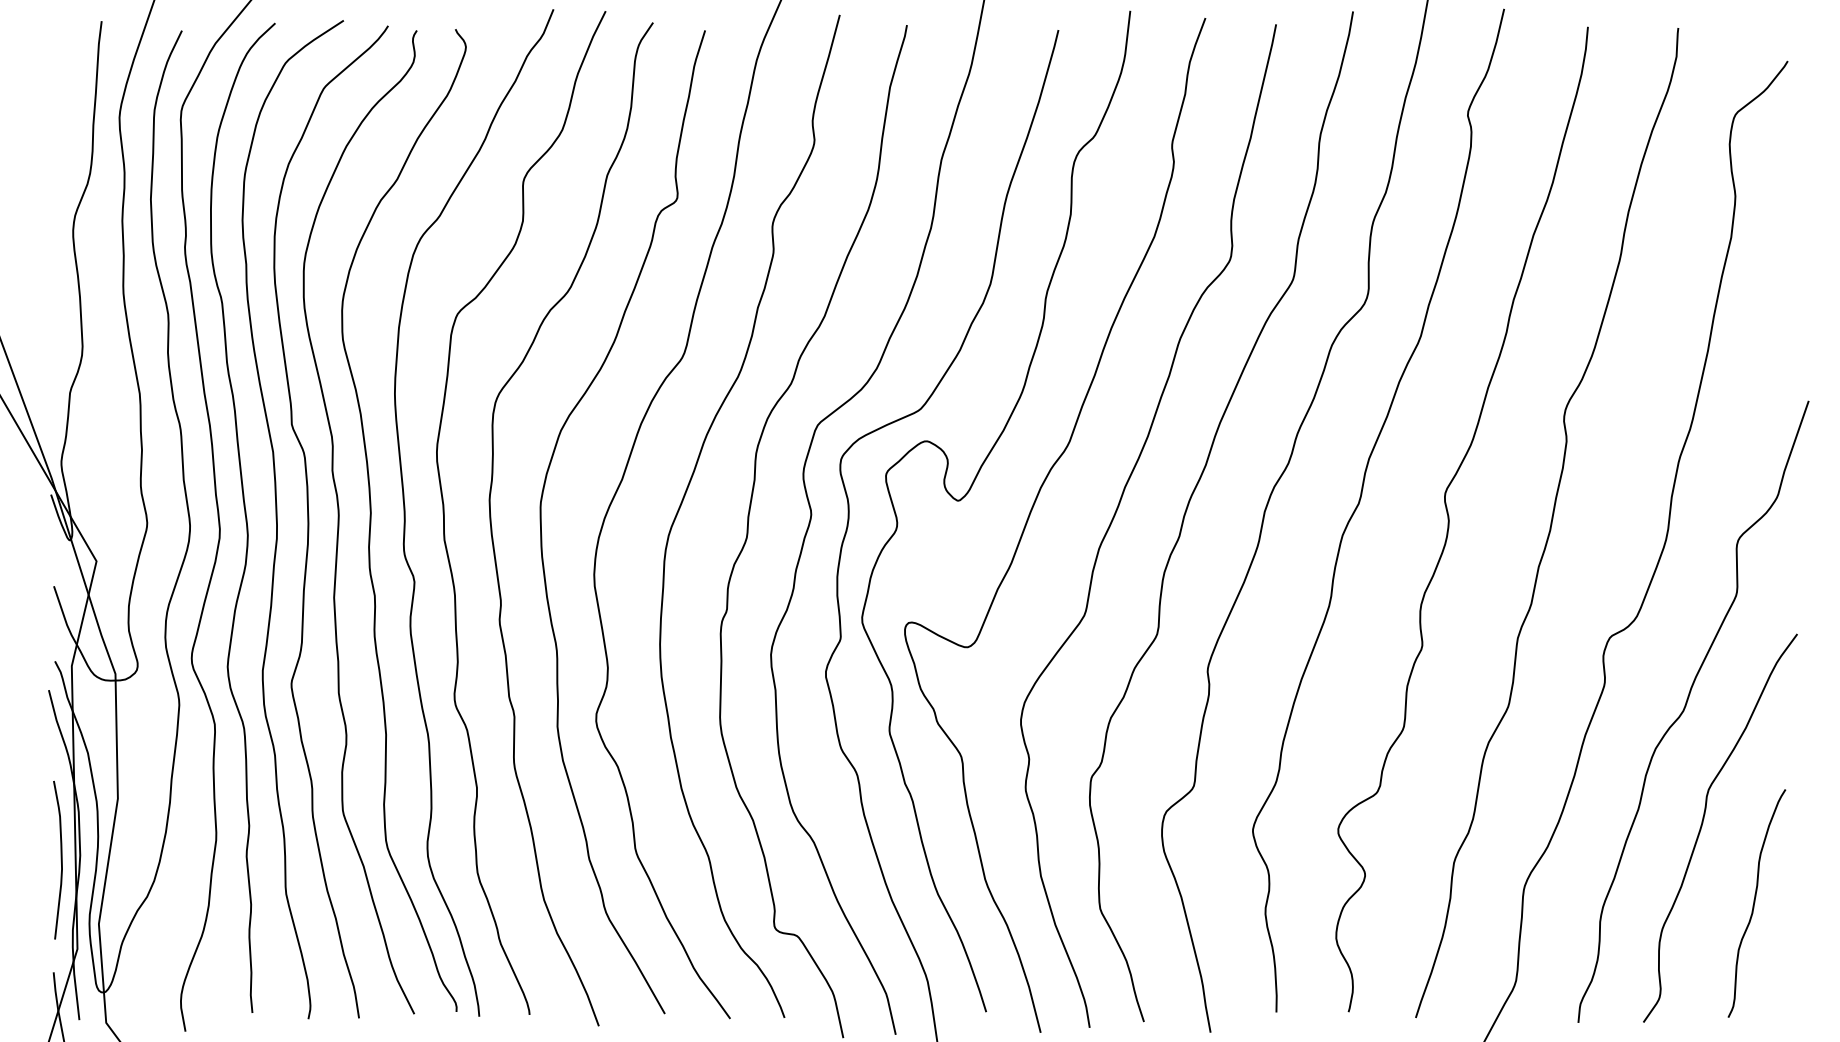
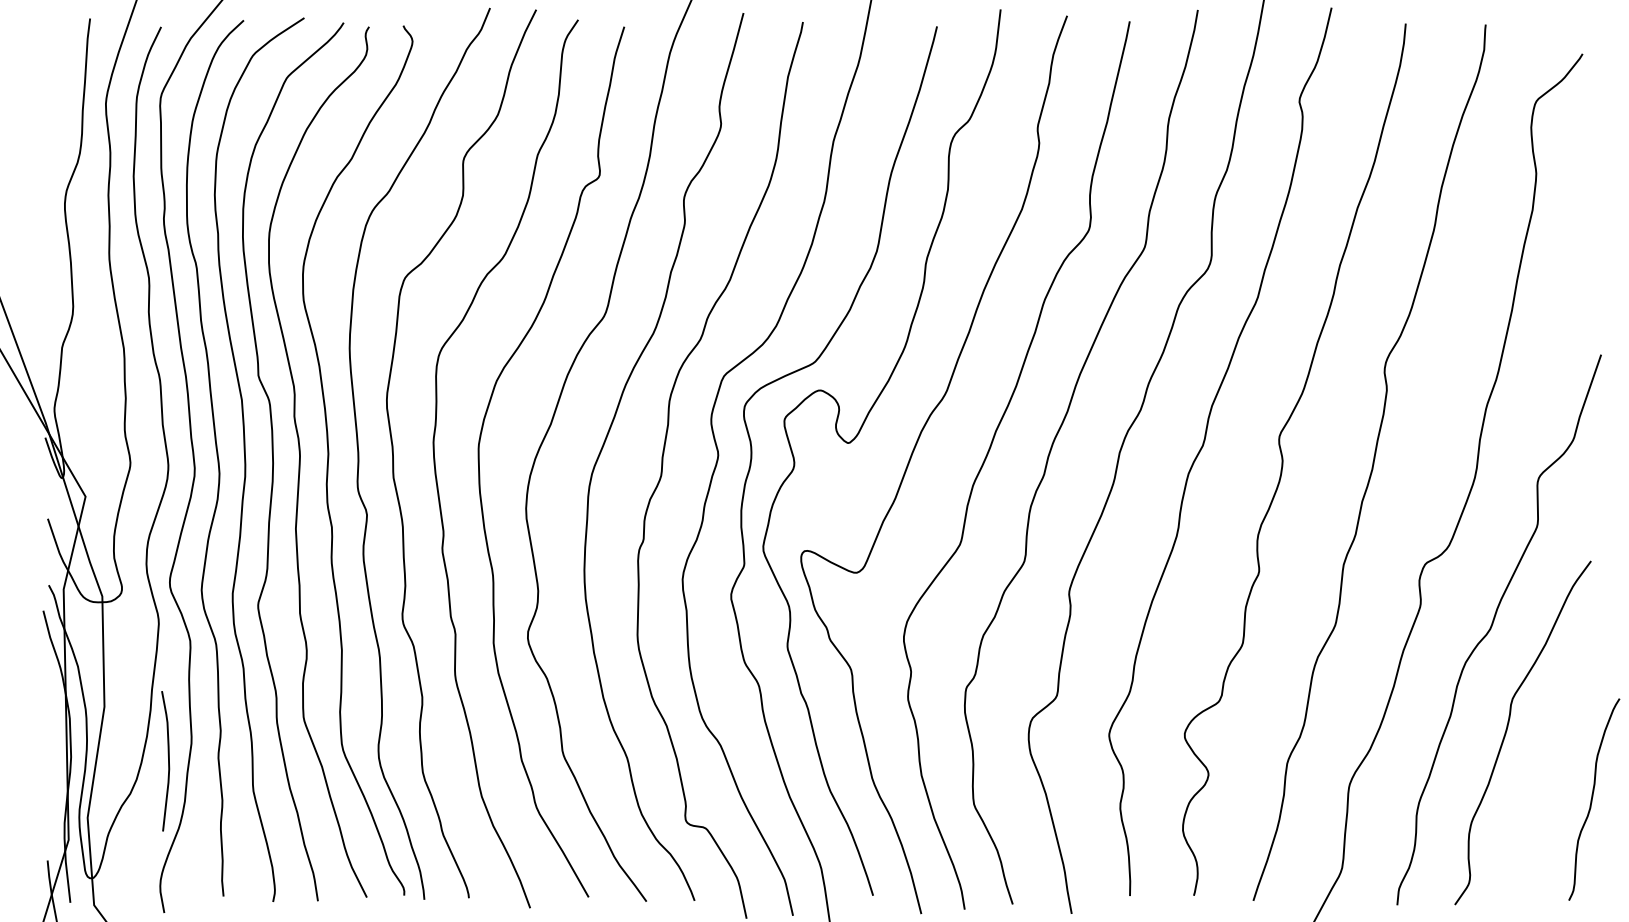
curve: (60, 859) -> (167, 760), moved
curve: (1755, 902) -> (1593, 798), moved

